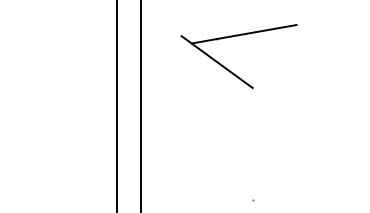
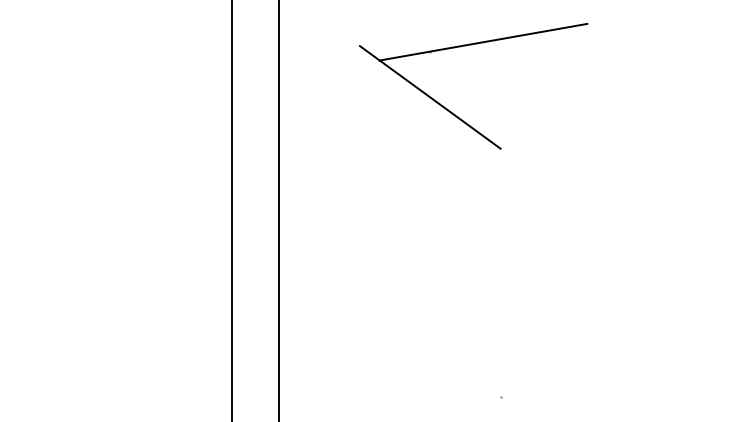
part: (229, 69) -> (454, 111), moved

